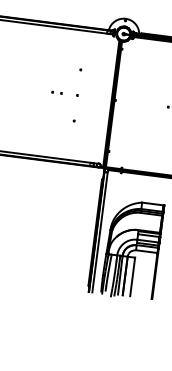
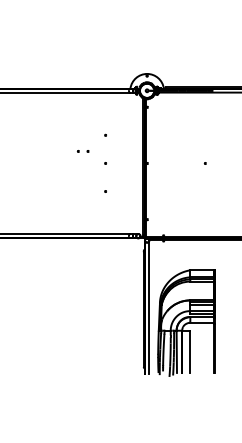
part: (57, 92) -> (83, 151), moved

